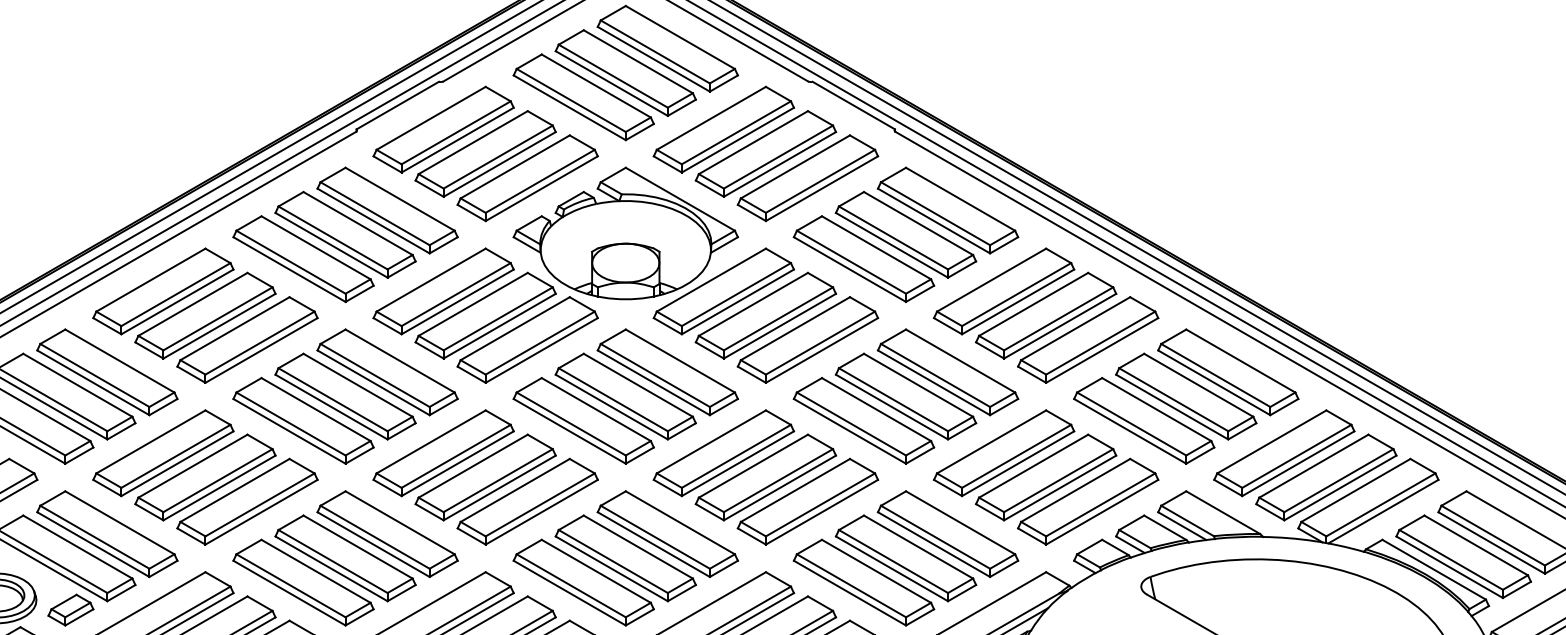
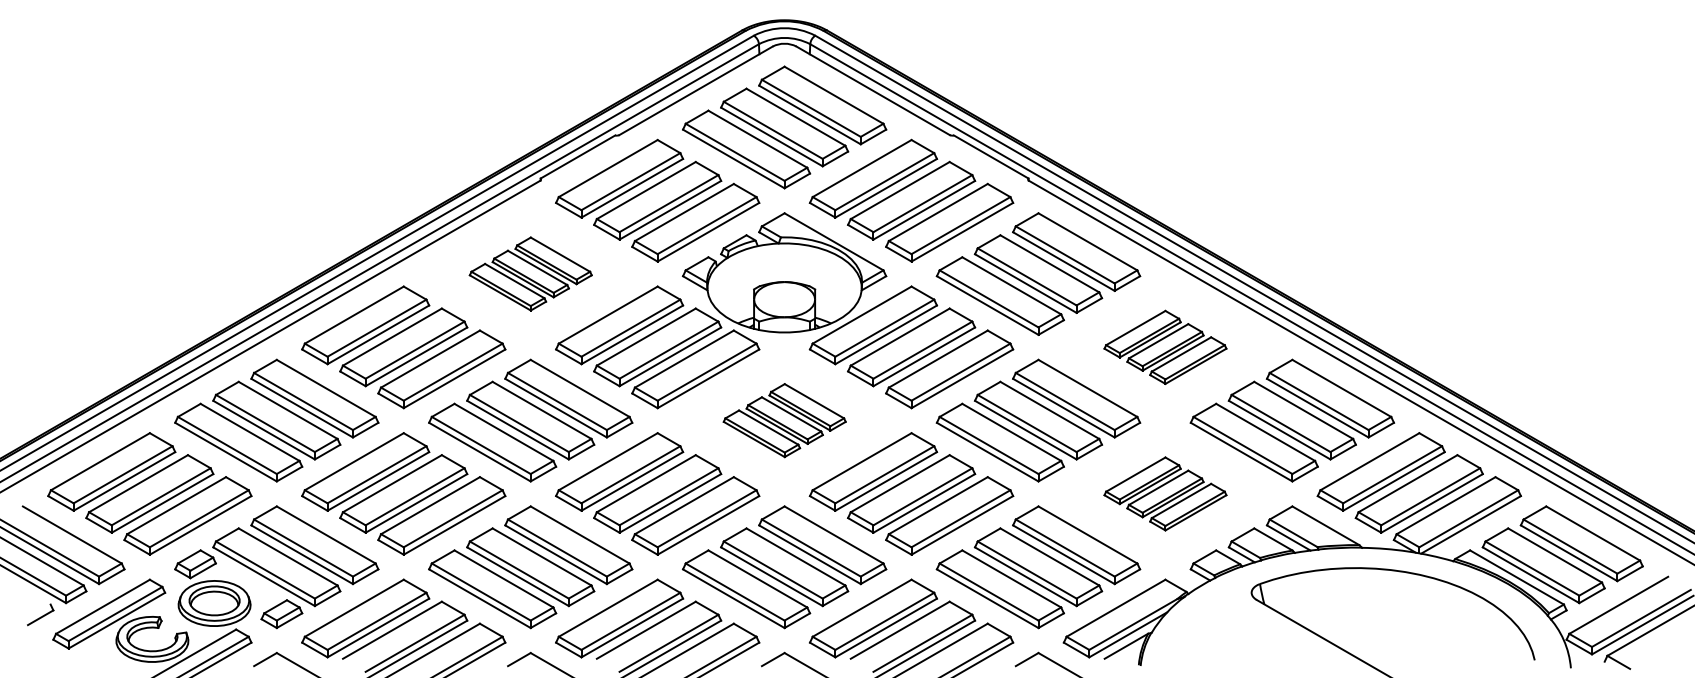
part: (345, 234) -> (530, 273), size x0.6
part: (1046, 315) -> (1165, 347), size x0.6
part: (625, 396) -> (784, 420), size x0.6
part: (1046, 477) -> (1165, 493), size x0.6

